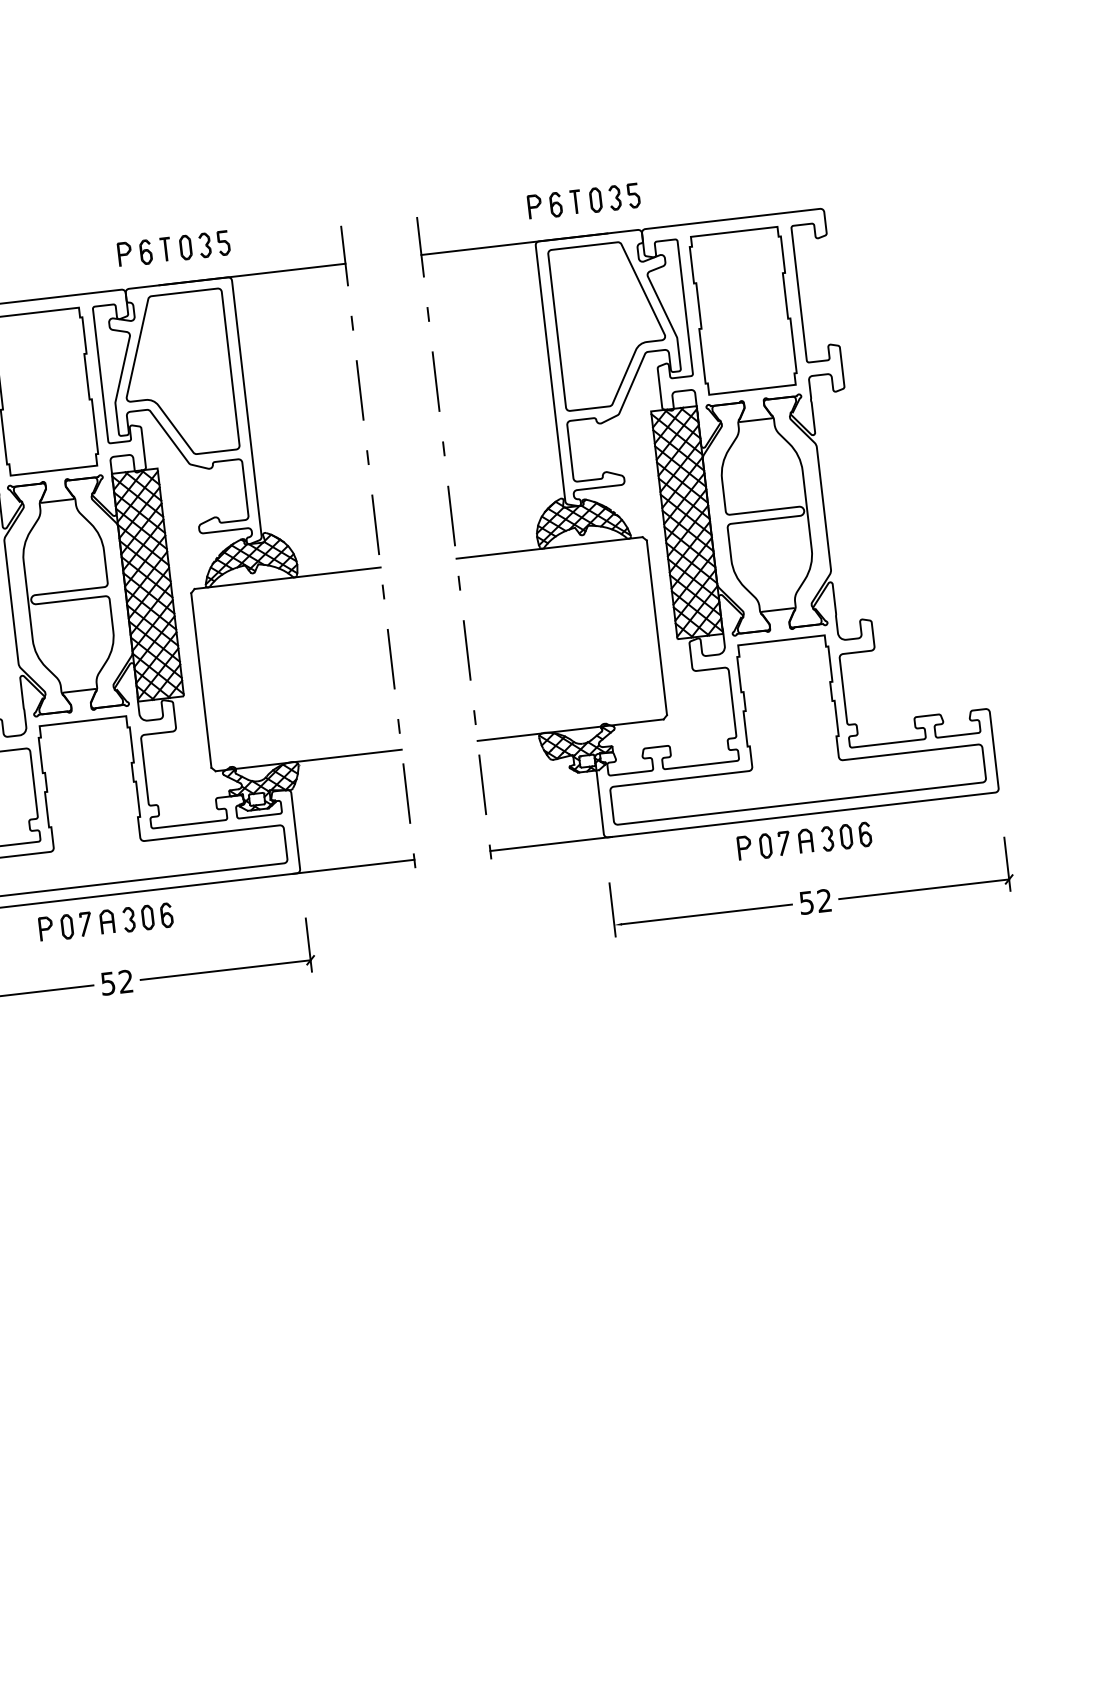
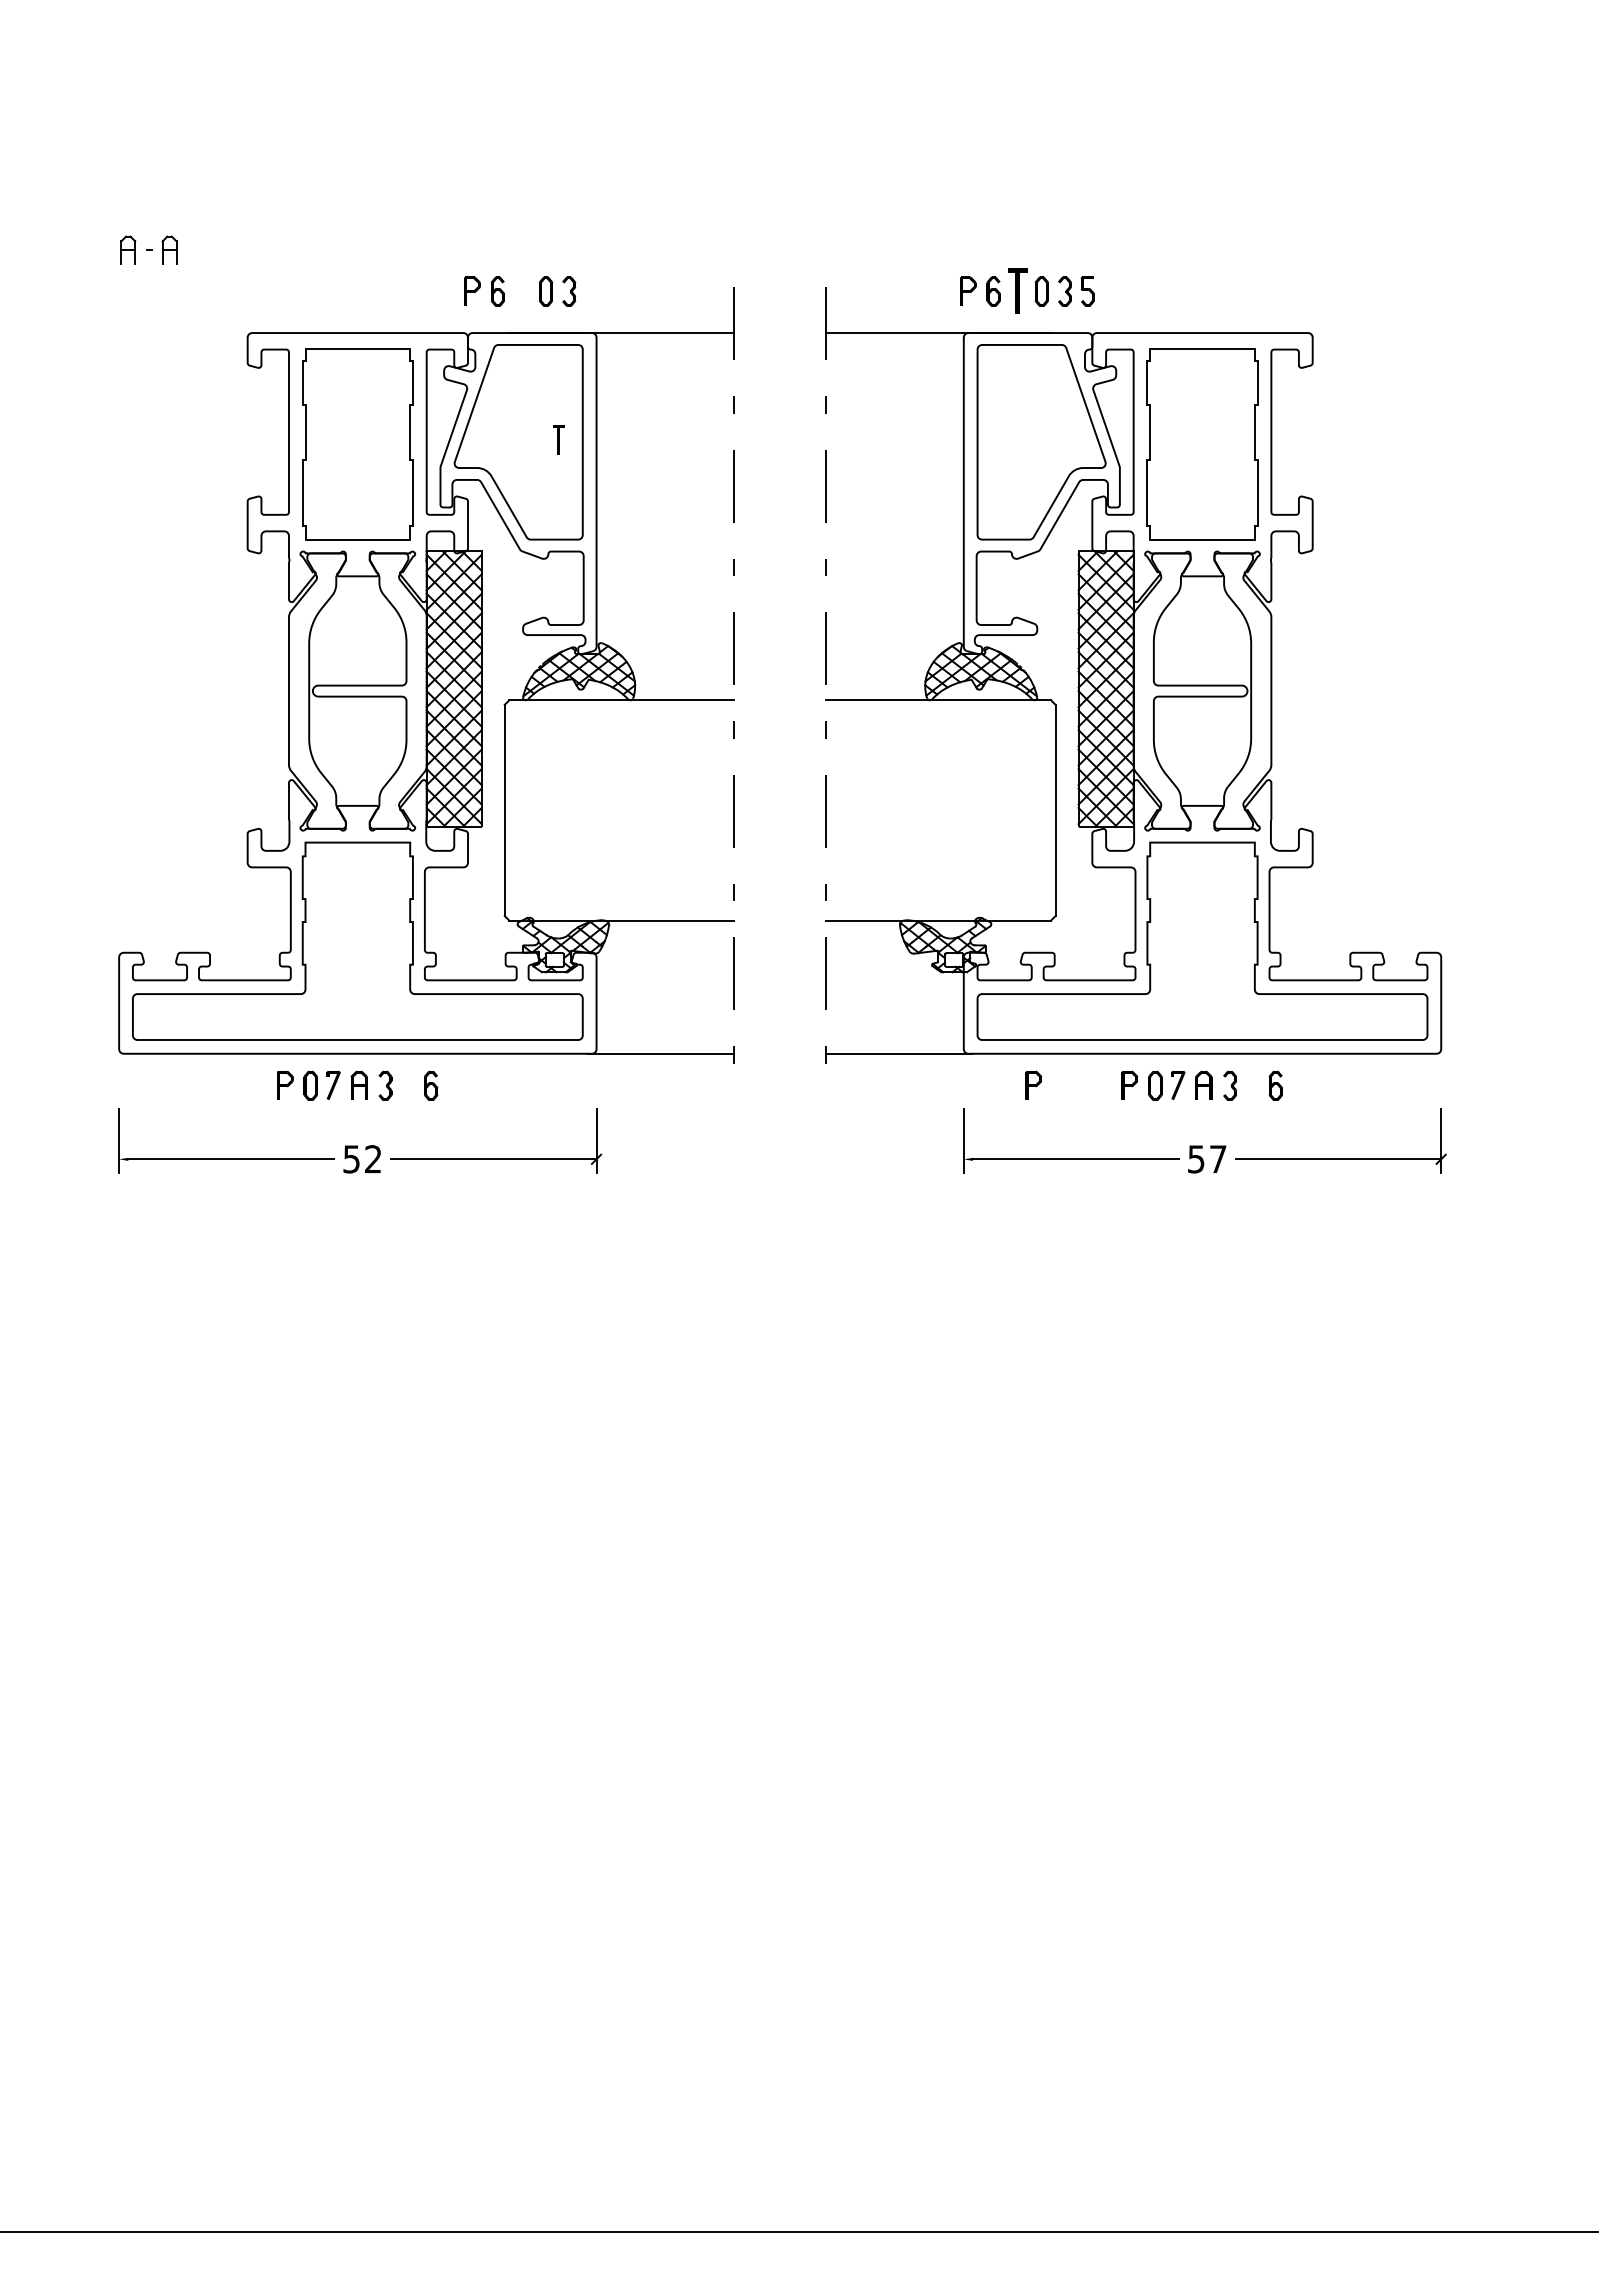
part: (575, 201) -> (1017, 290), size x1.6
part: (223, 243) -> (591, 291), removed
part: (165, 248) -> (558, 439), moved
part: (846, 836) -> (1252, 1085), removed
part: (664, 856) -> (1033, 1084), added
text: (824, 901) -> (1217, 1159), 52 -> 57
part: (148, 917) -> (408, 1085), removed

